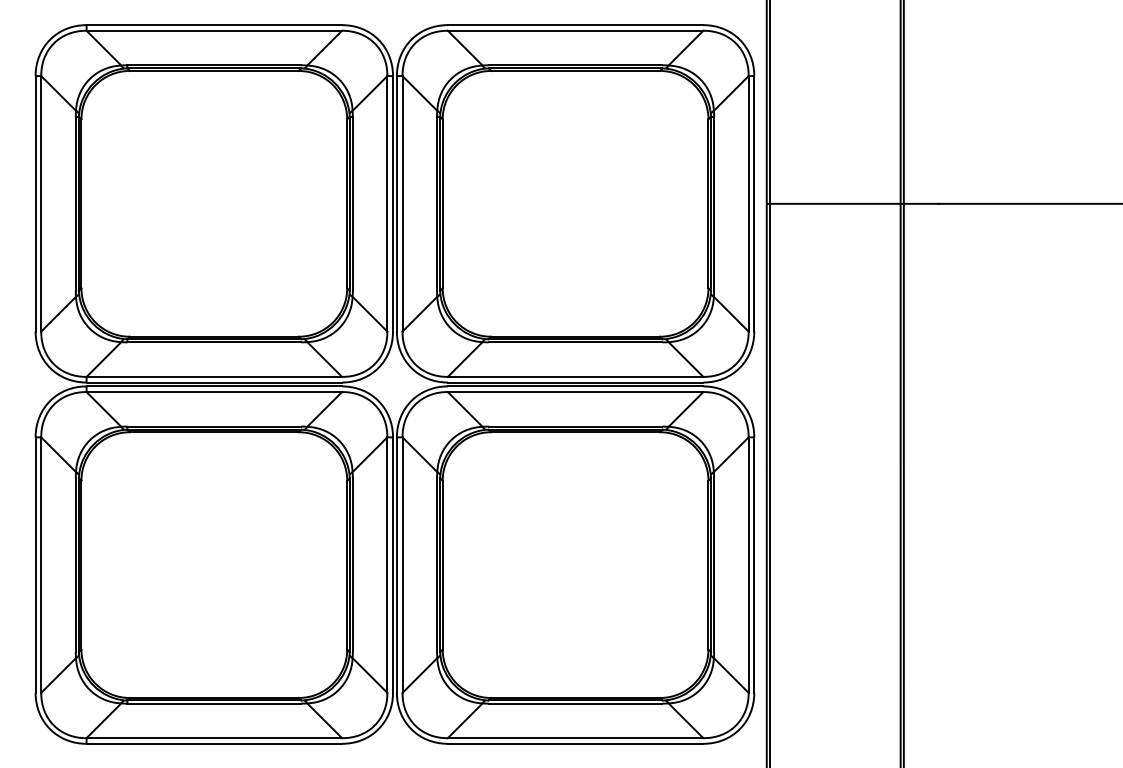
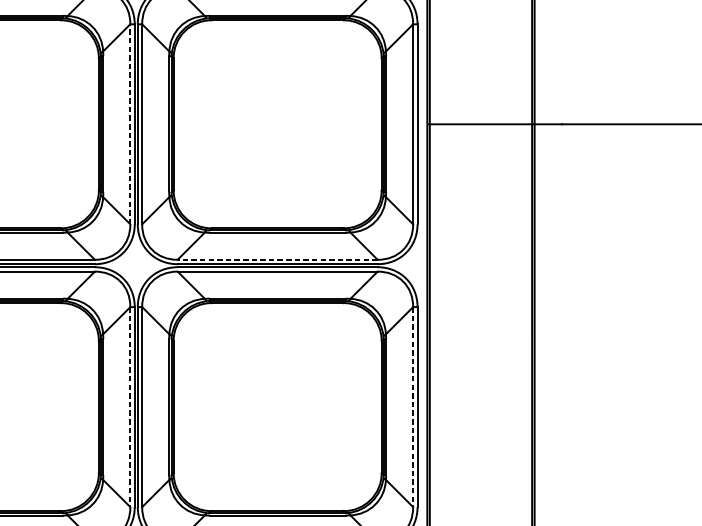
line: (387, 203) -> (130, 124), solid -> dashed
line: (575, 376) -> (277, 259), solid -> dashed
line: (387, 565) -> (130, 407), solid -> dashed
line: (748, 565) -> (413, 407), solid -> dashed

